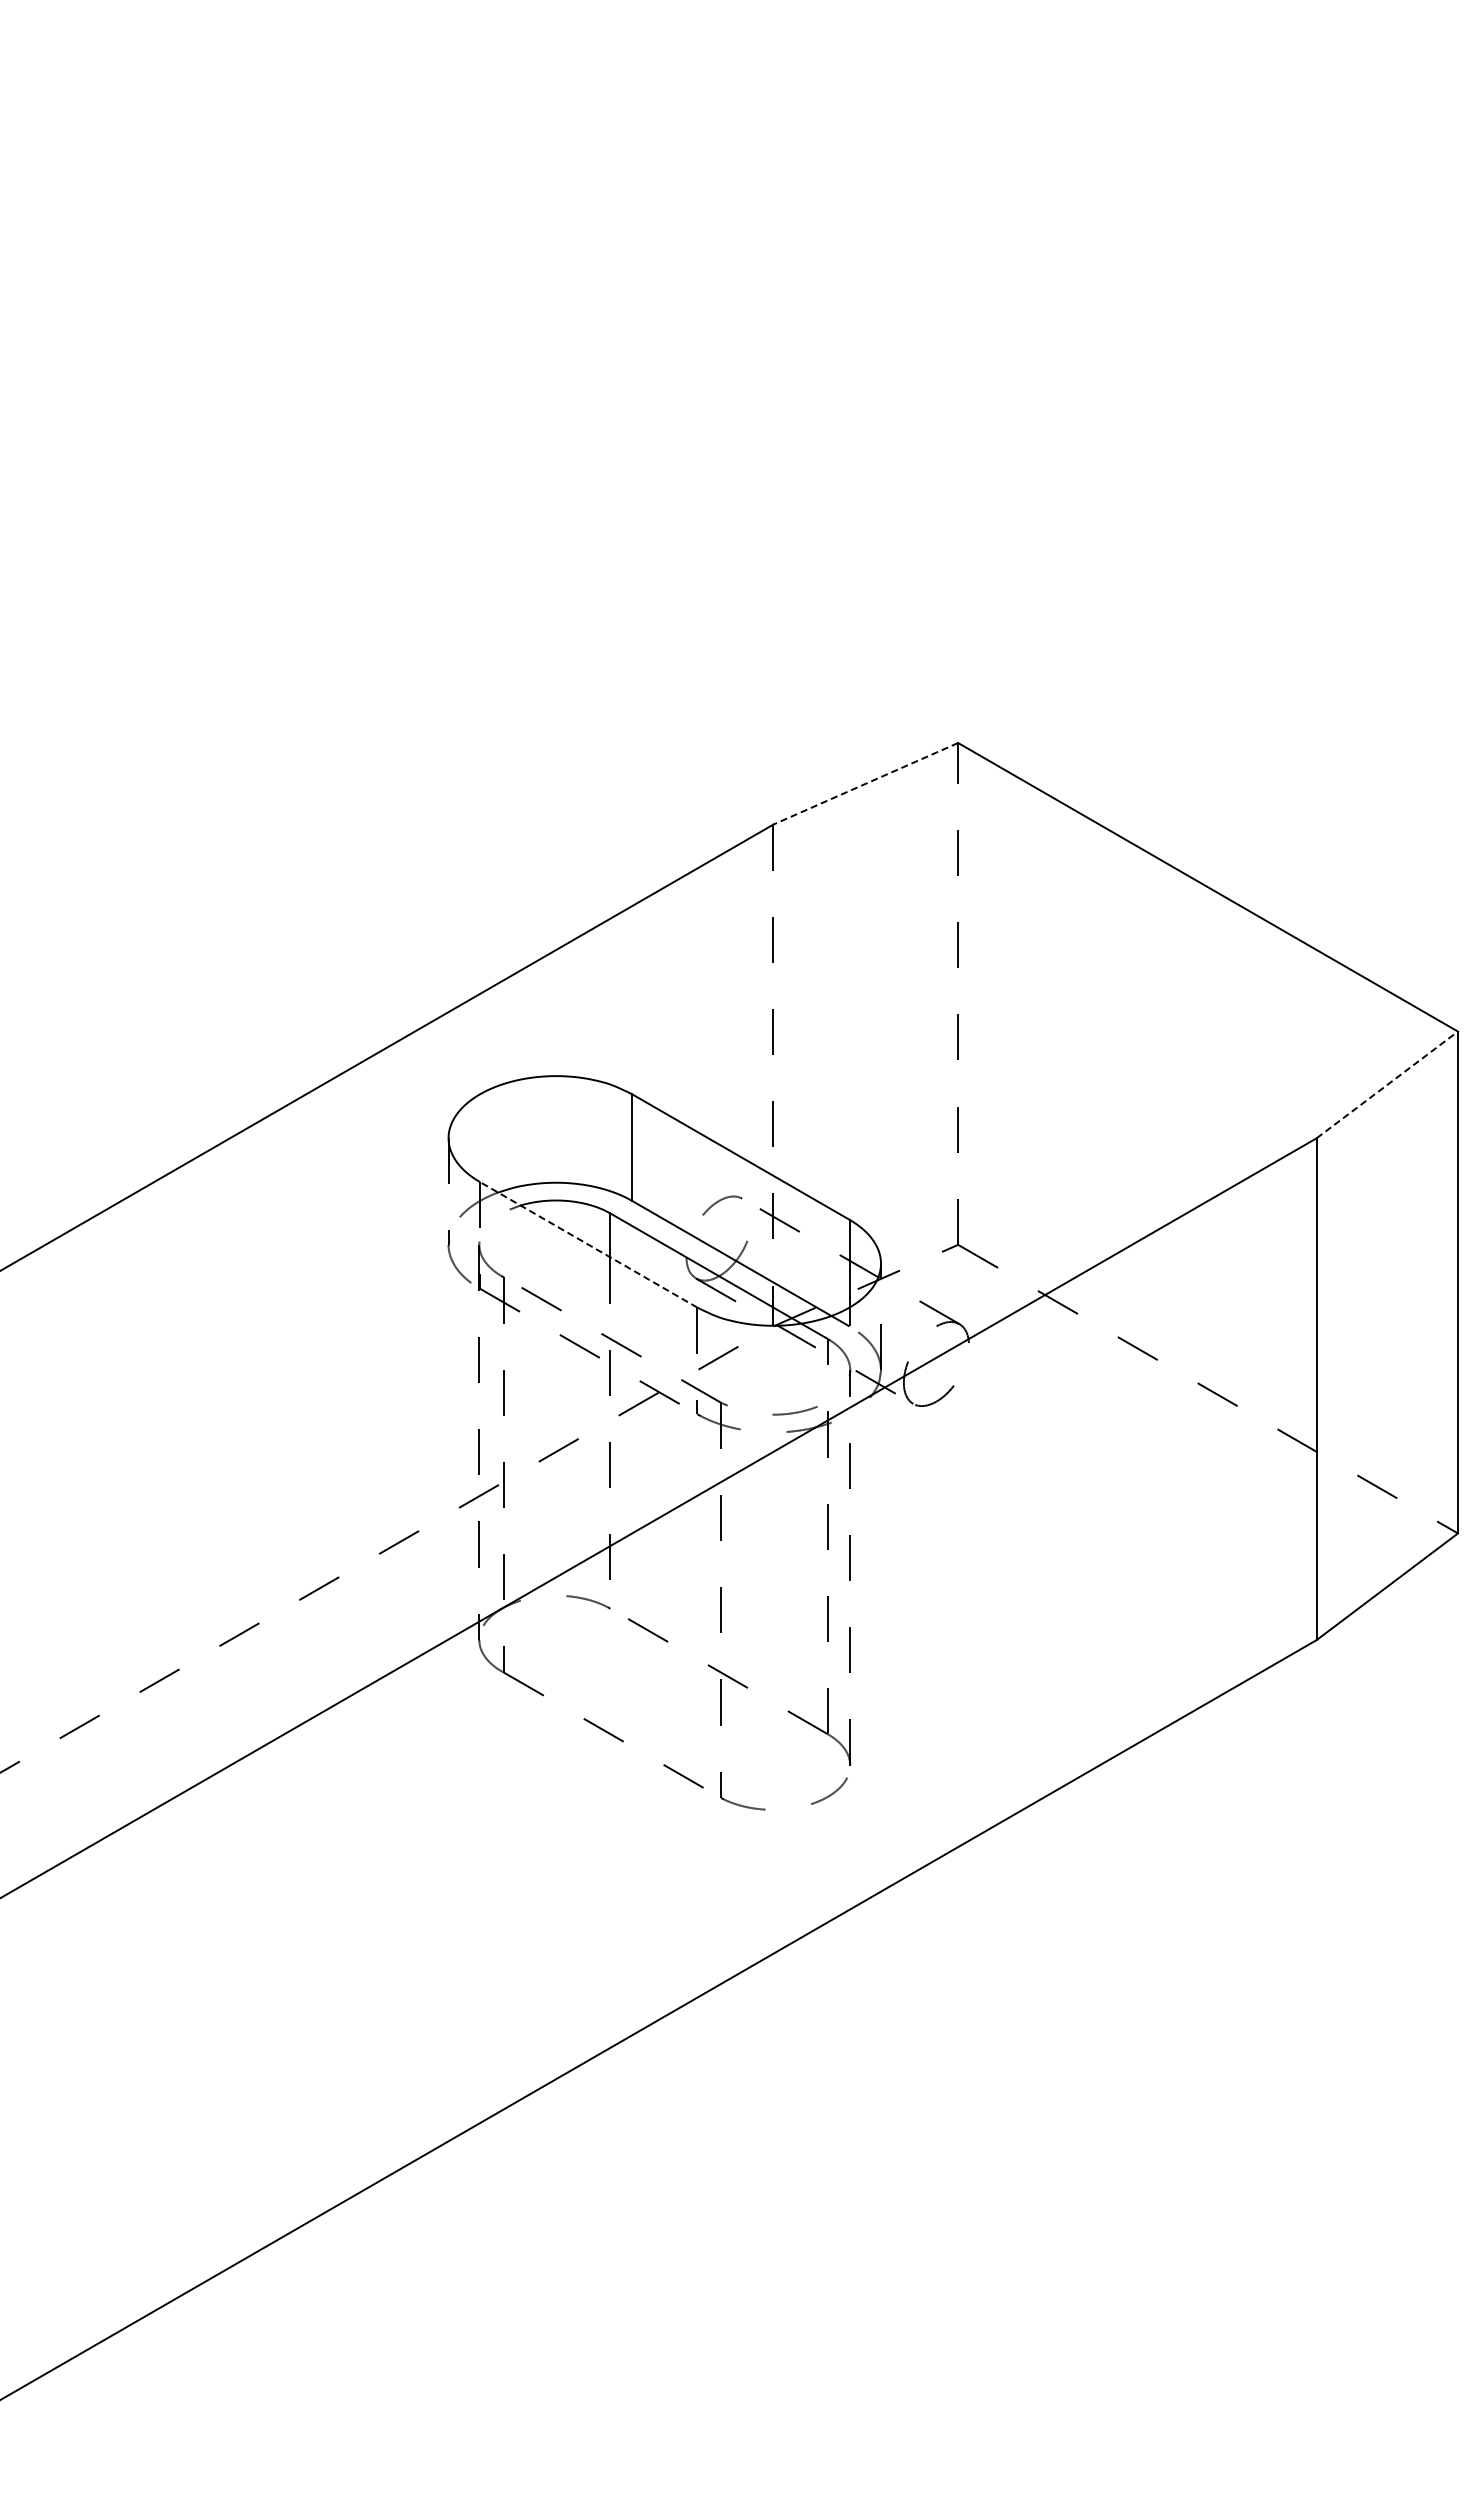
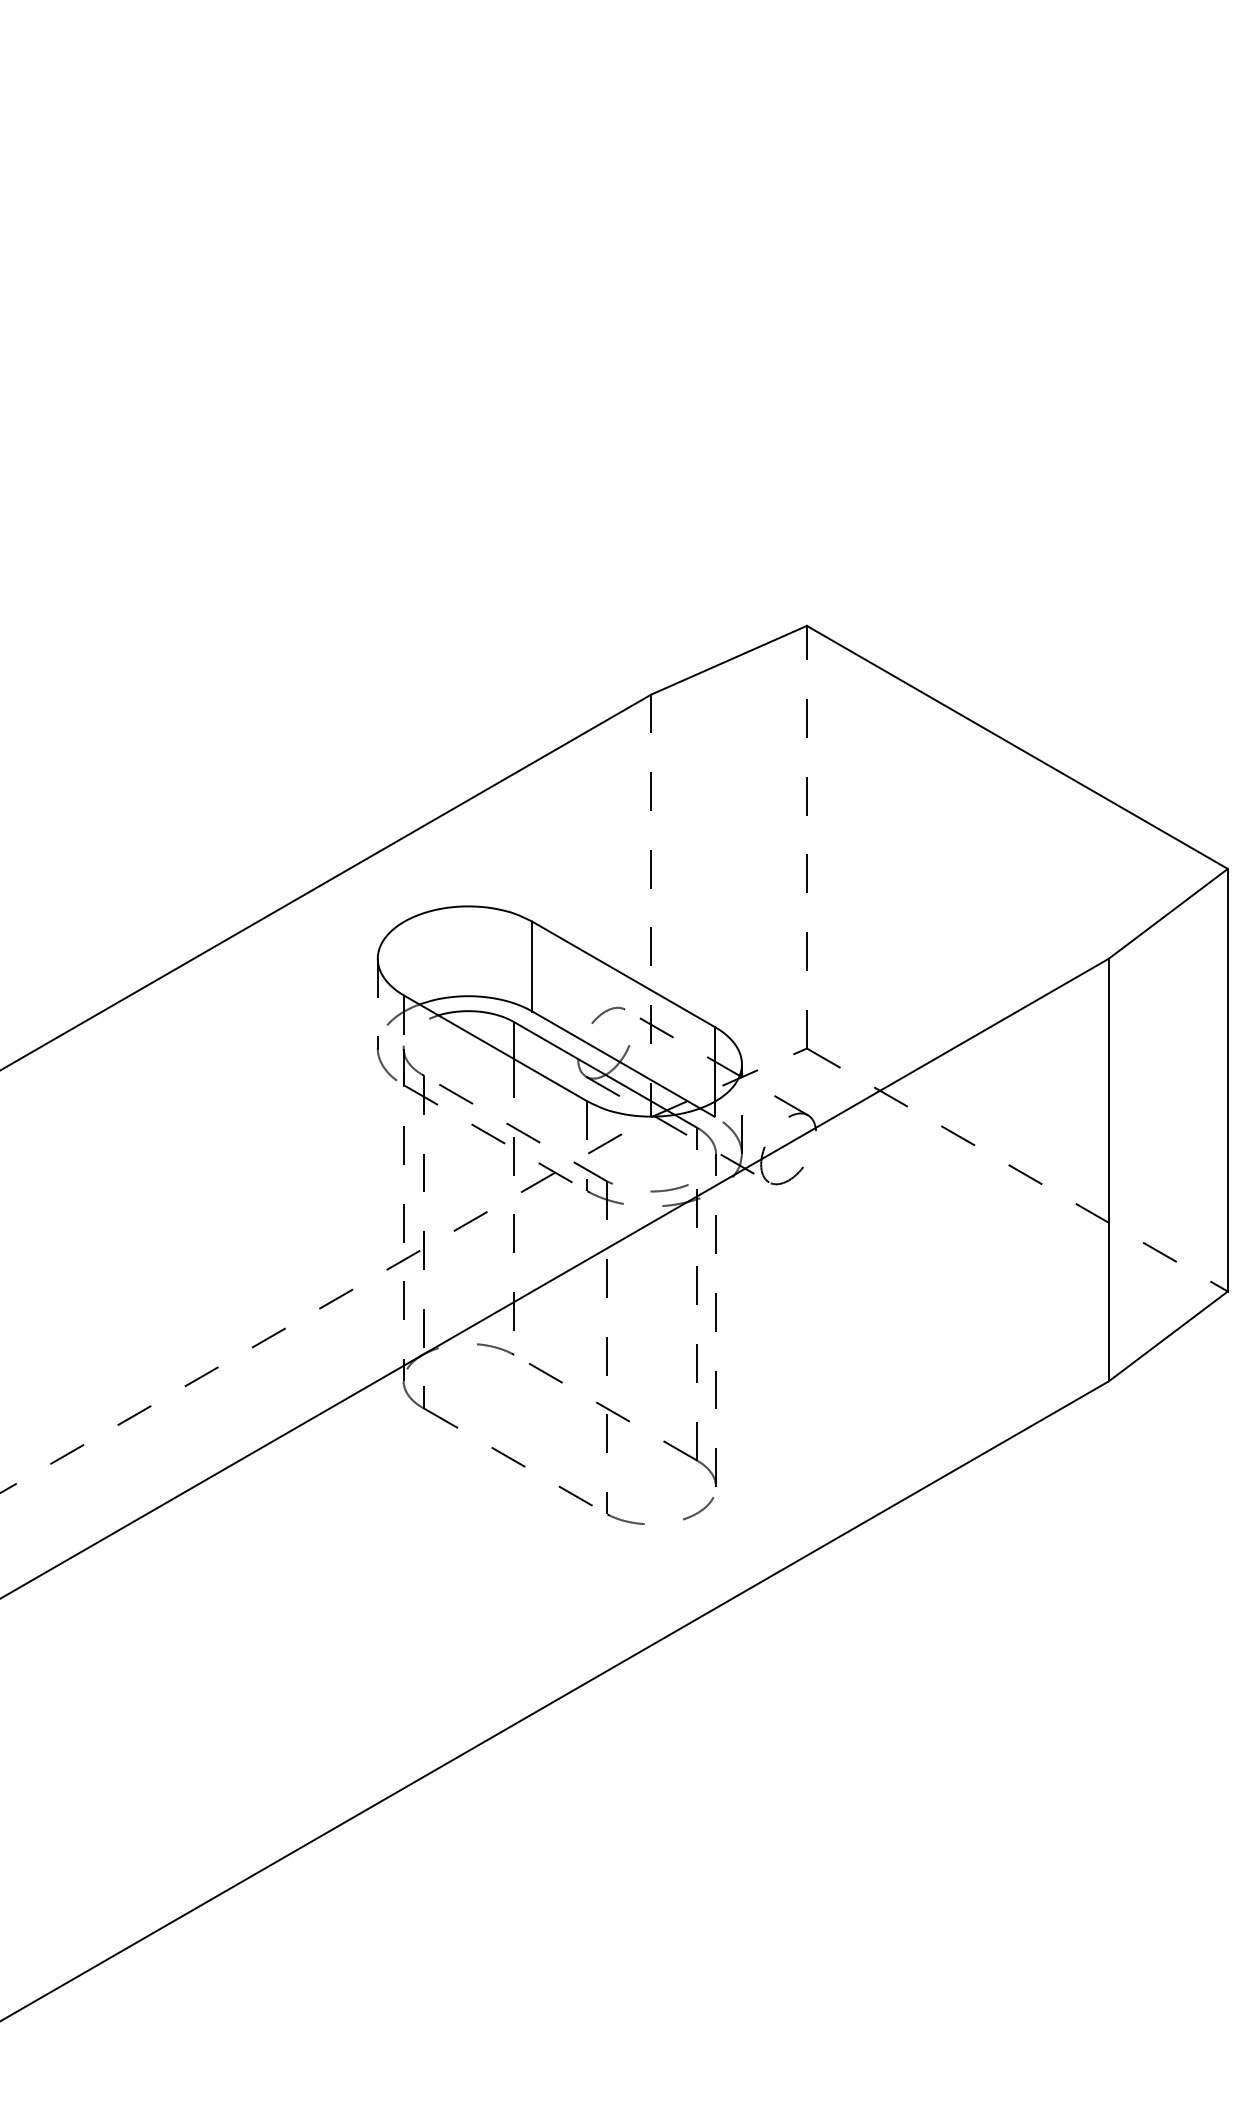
line: (865, 783) -> (728, 660), dashed -> solid
line: (1387, 1084) -> (1168, 913), dashed -> solid
line: (588, 1244) -> (495, 1048), dashed -> solid

